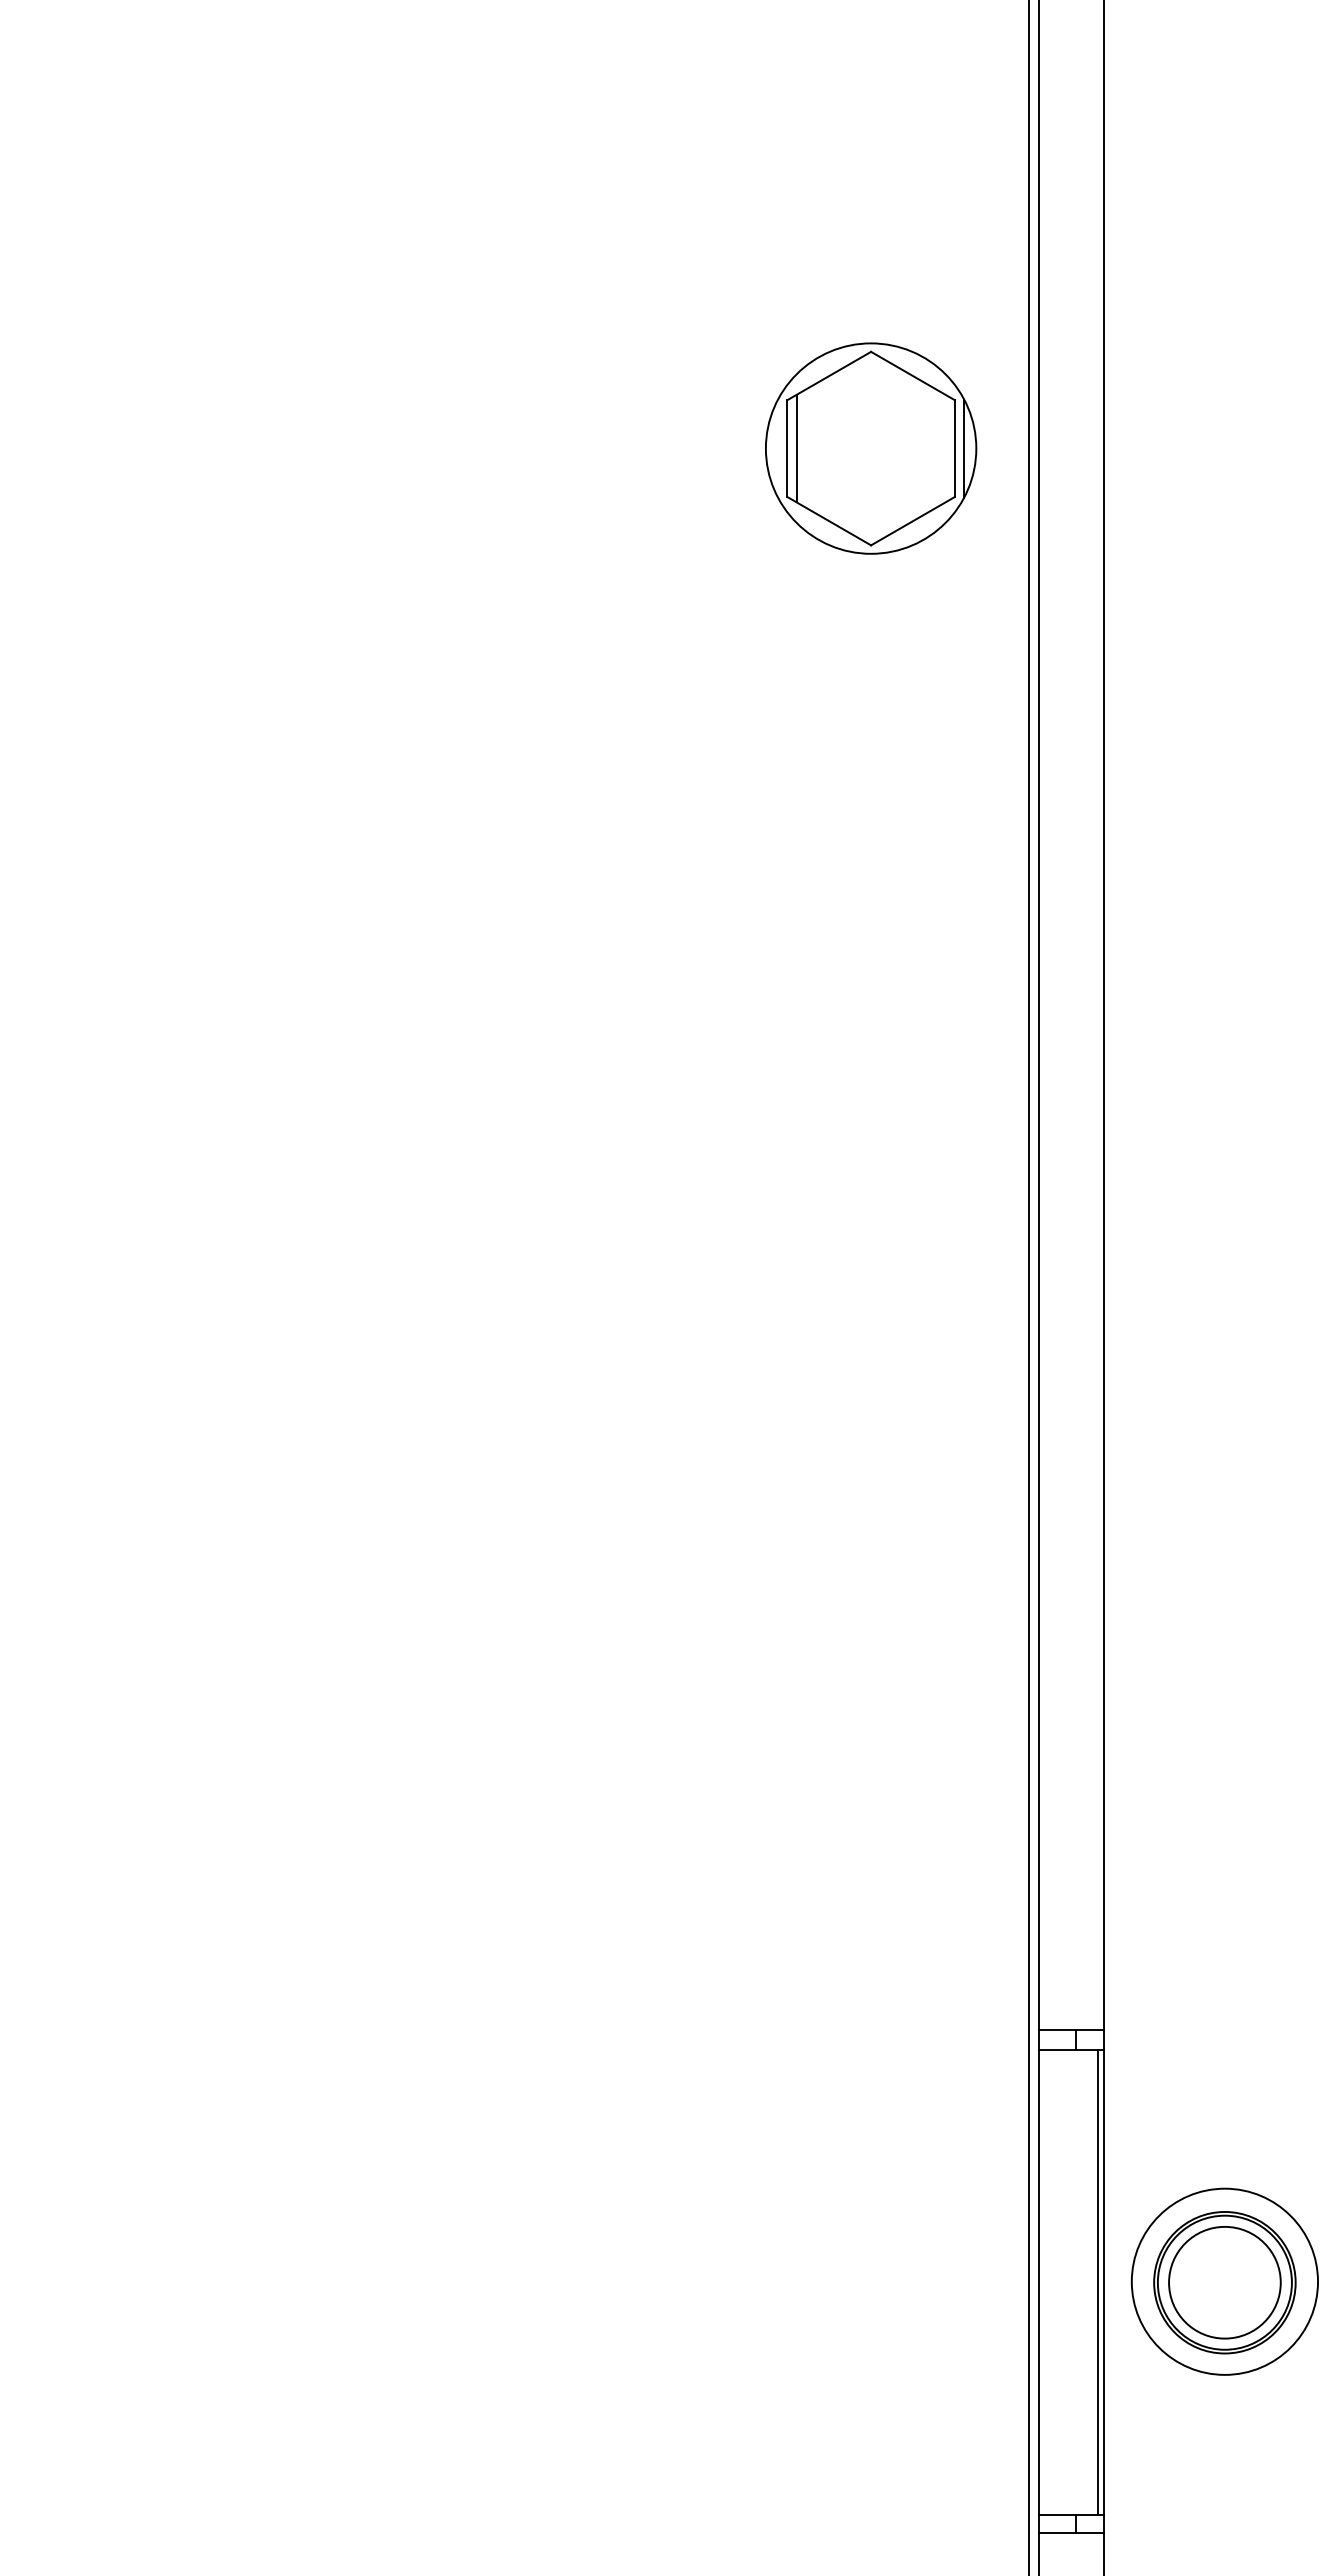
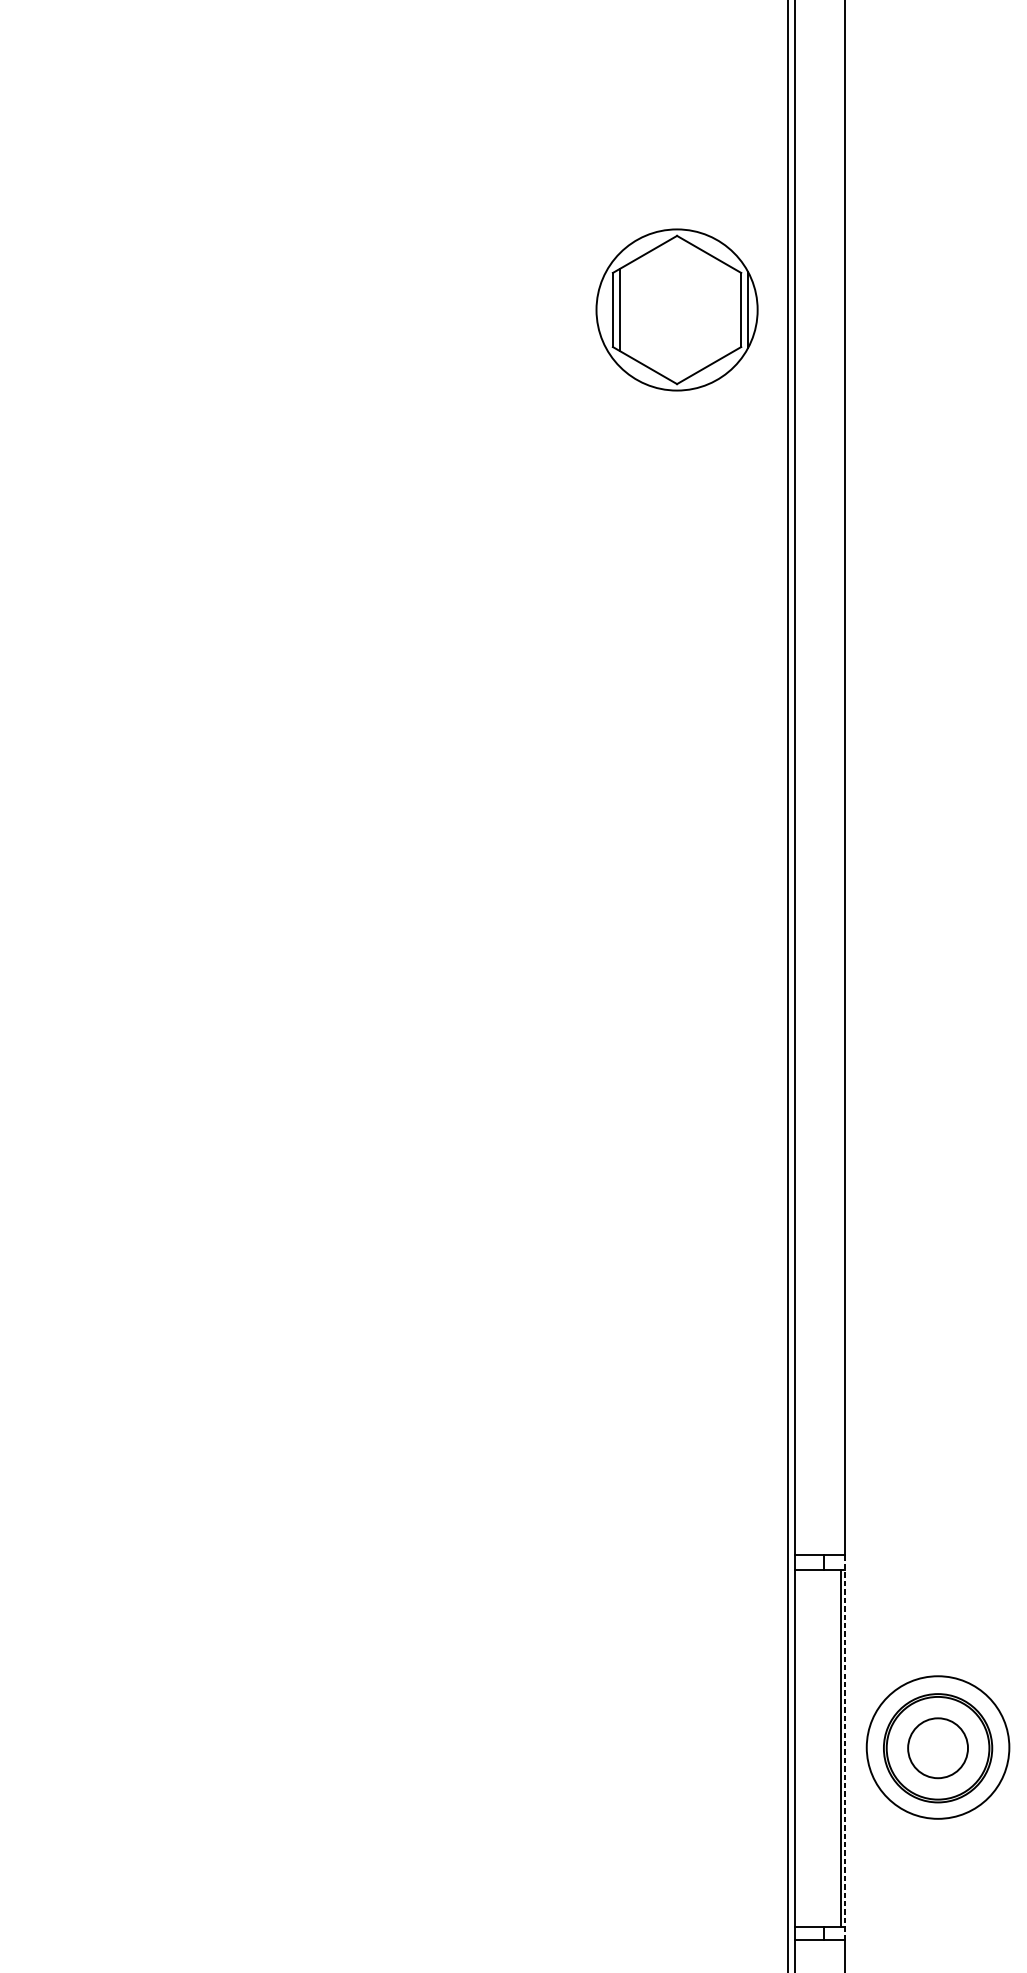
part: (871, 448) -> (677, 309), moved
line: (1103, 2281) -> (845, 1747), solid -> dashed
circle: (1224, 2282) -> (937, 1748), size x0.7

